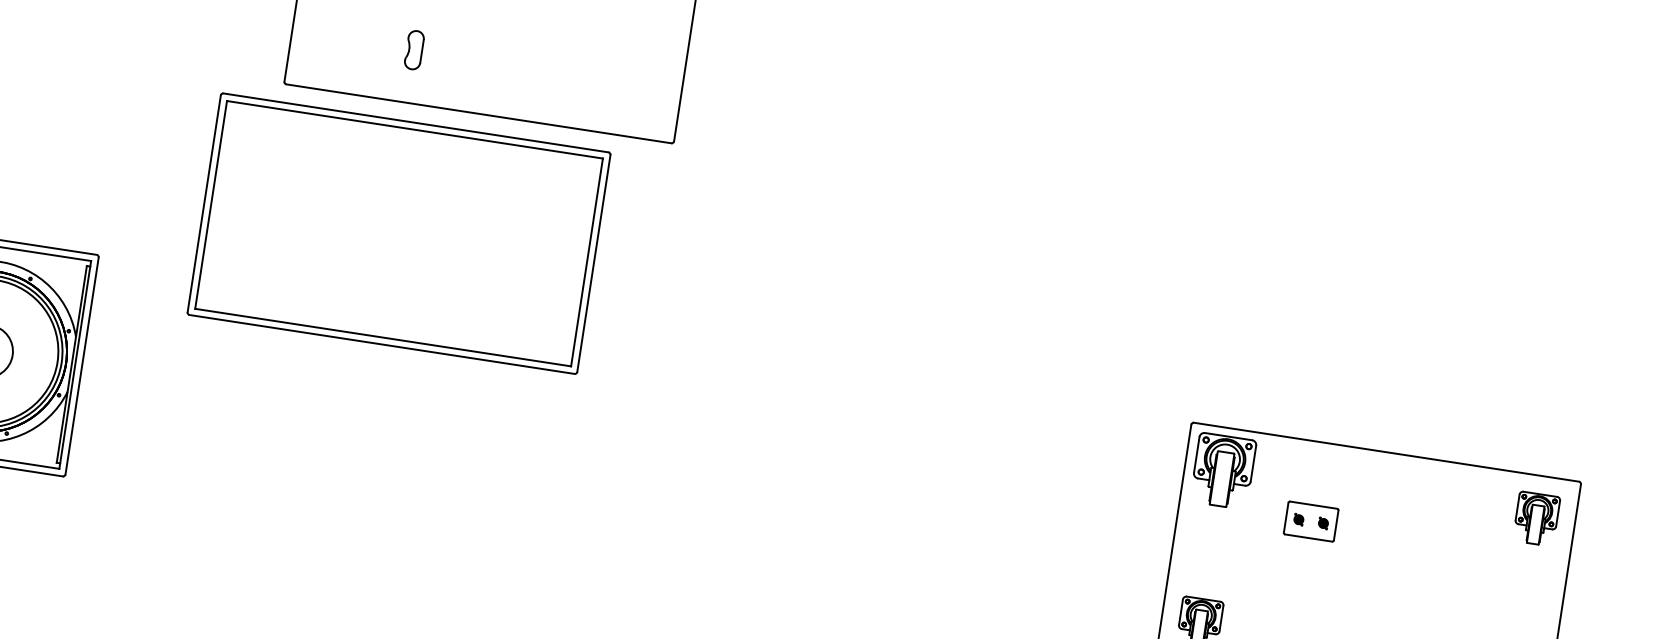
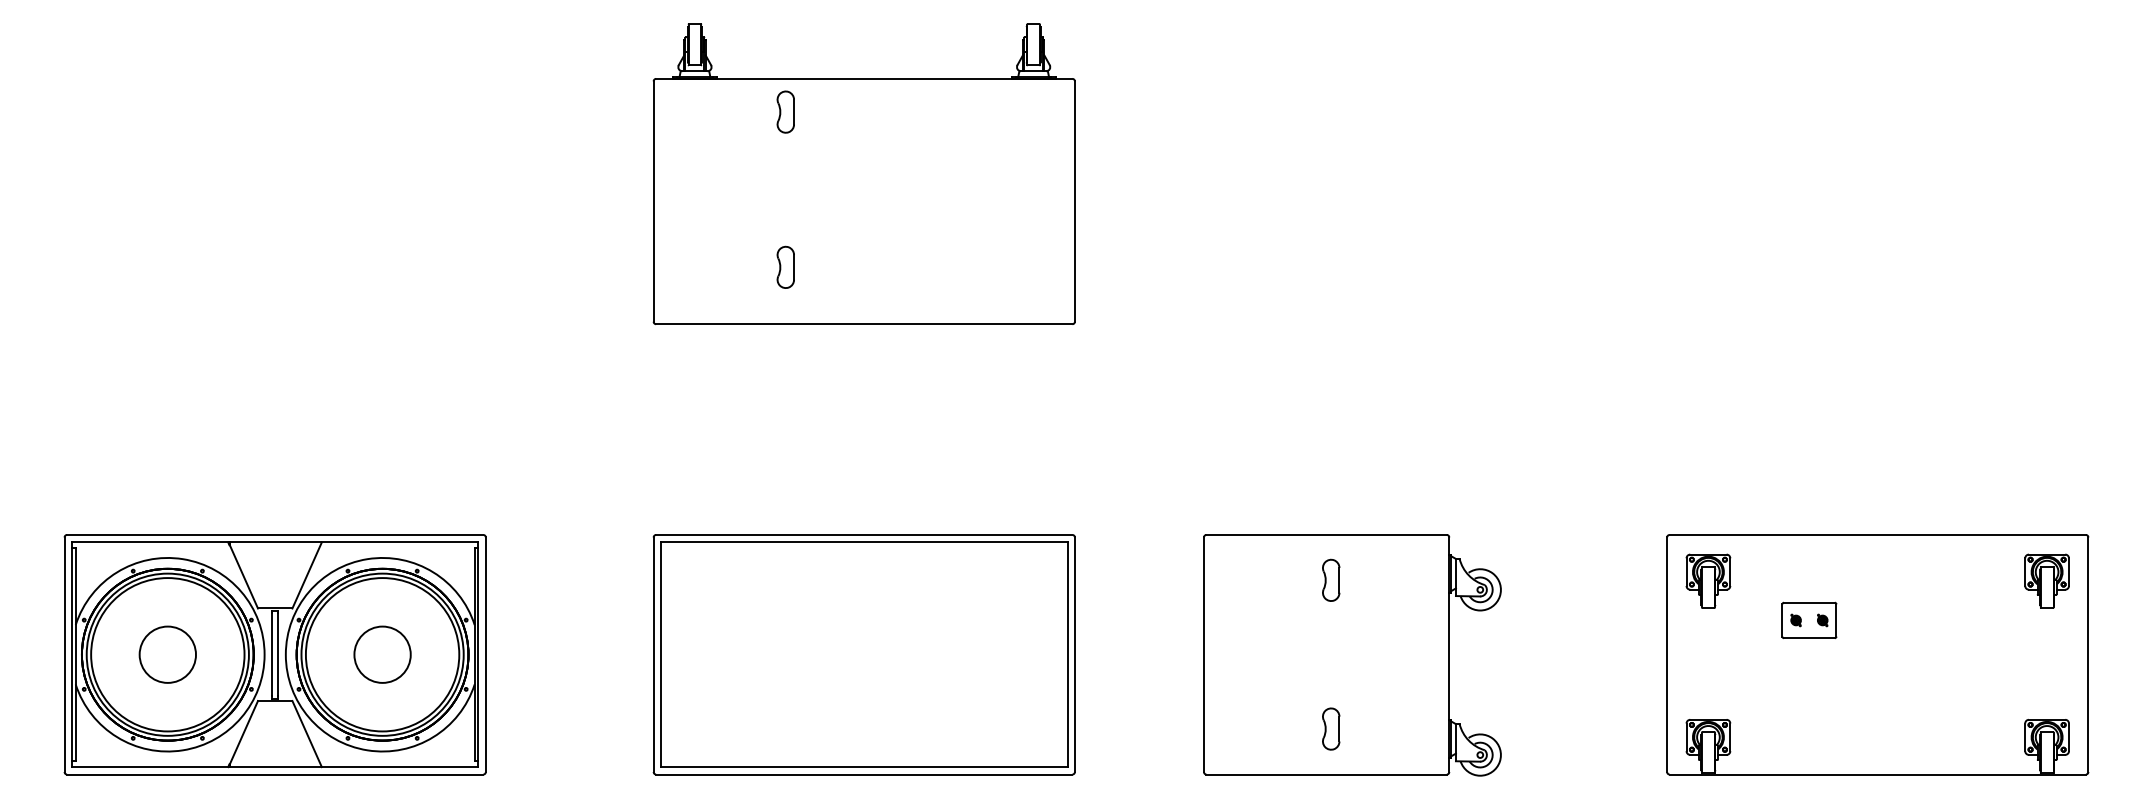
part: (398, 233) -> (863, 654), moved
part: (1223, 470) -> (1708, 580), size x0.71
part: (883, 489) -> (1352, 655), added

